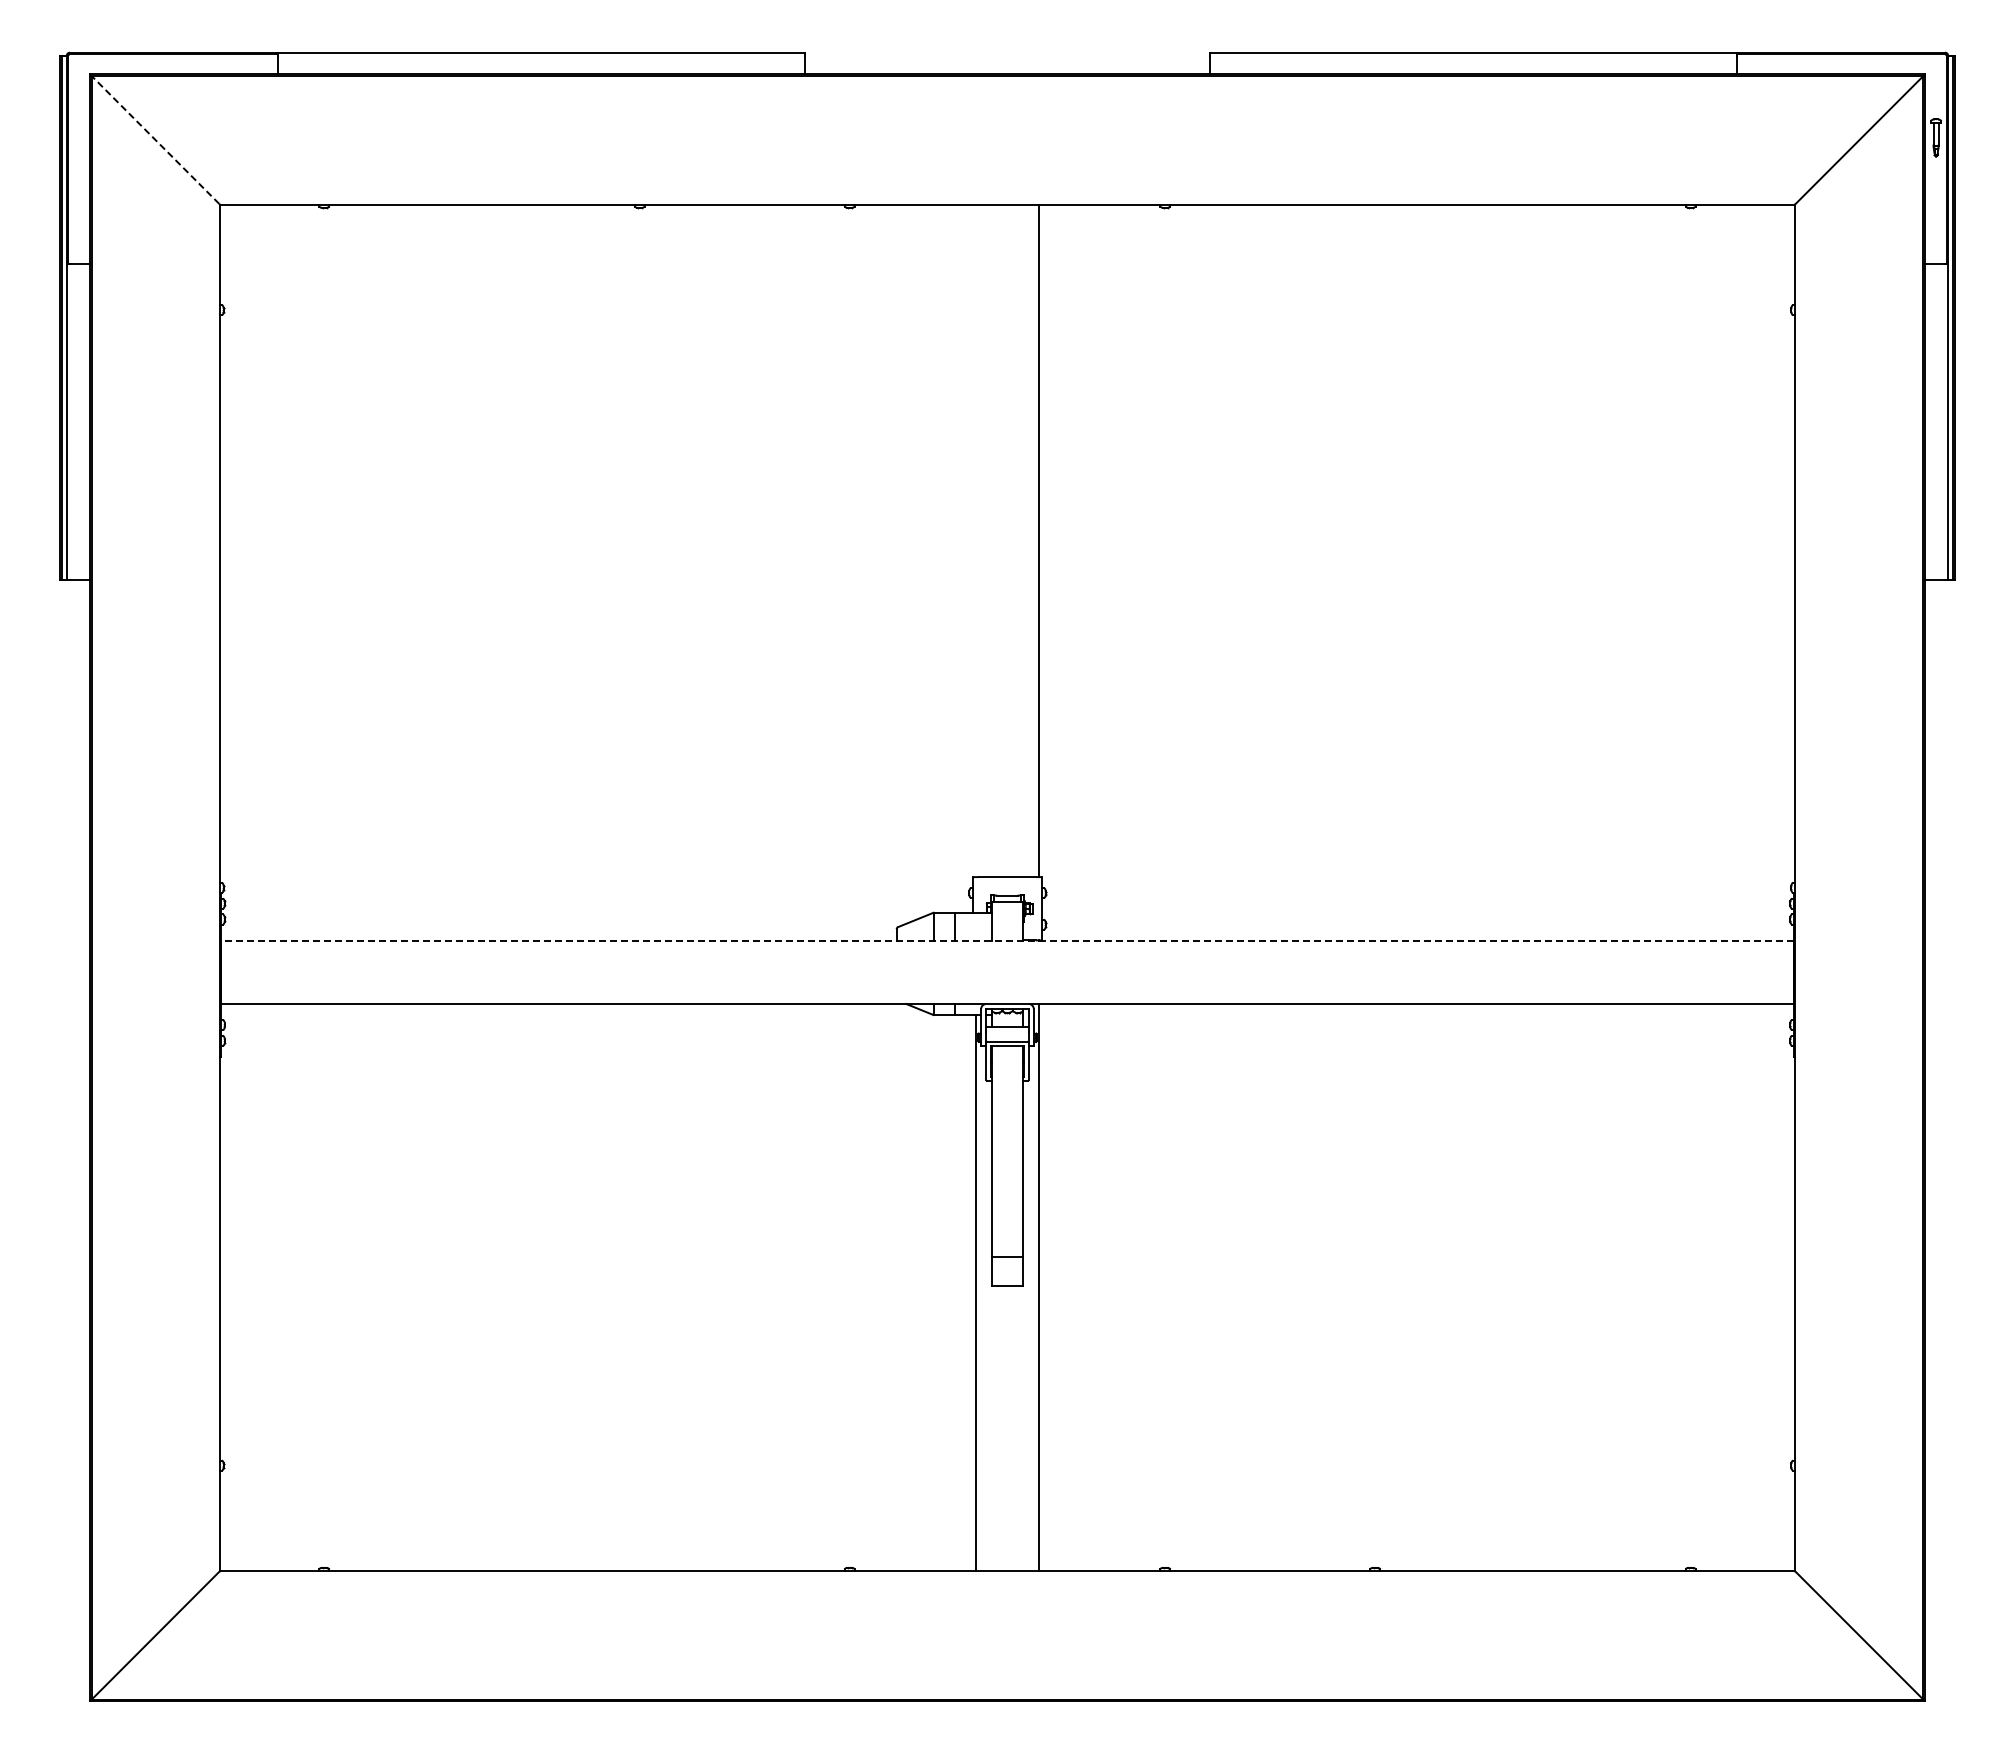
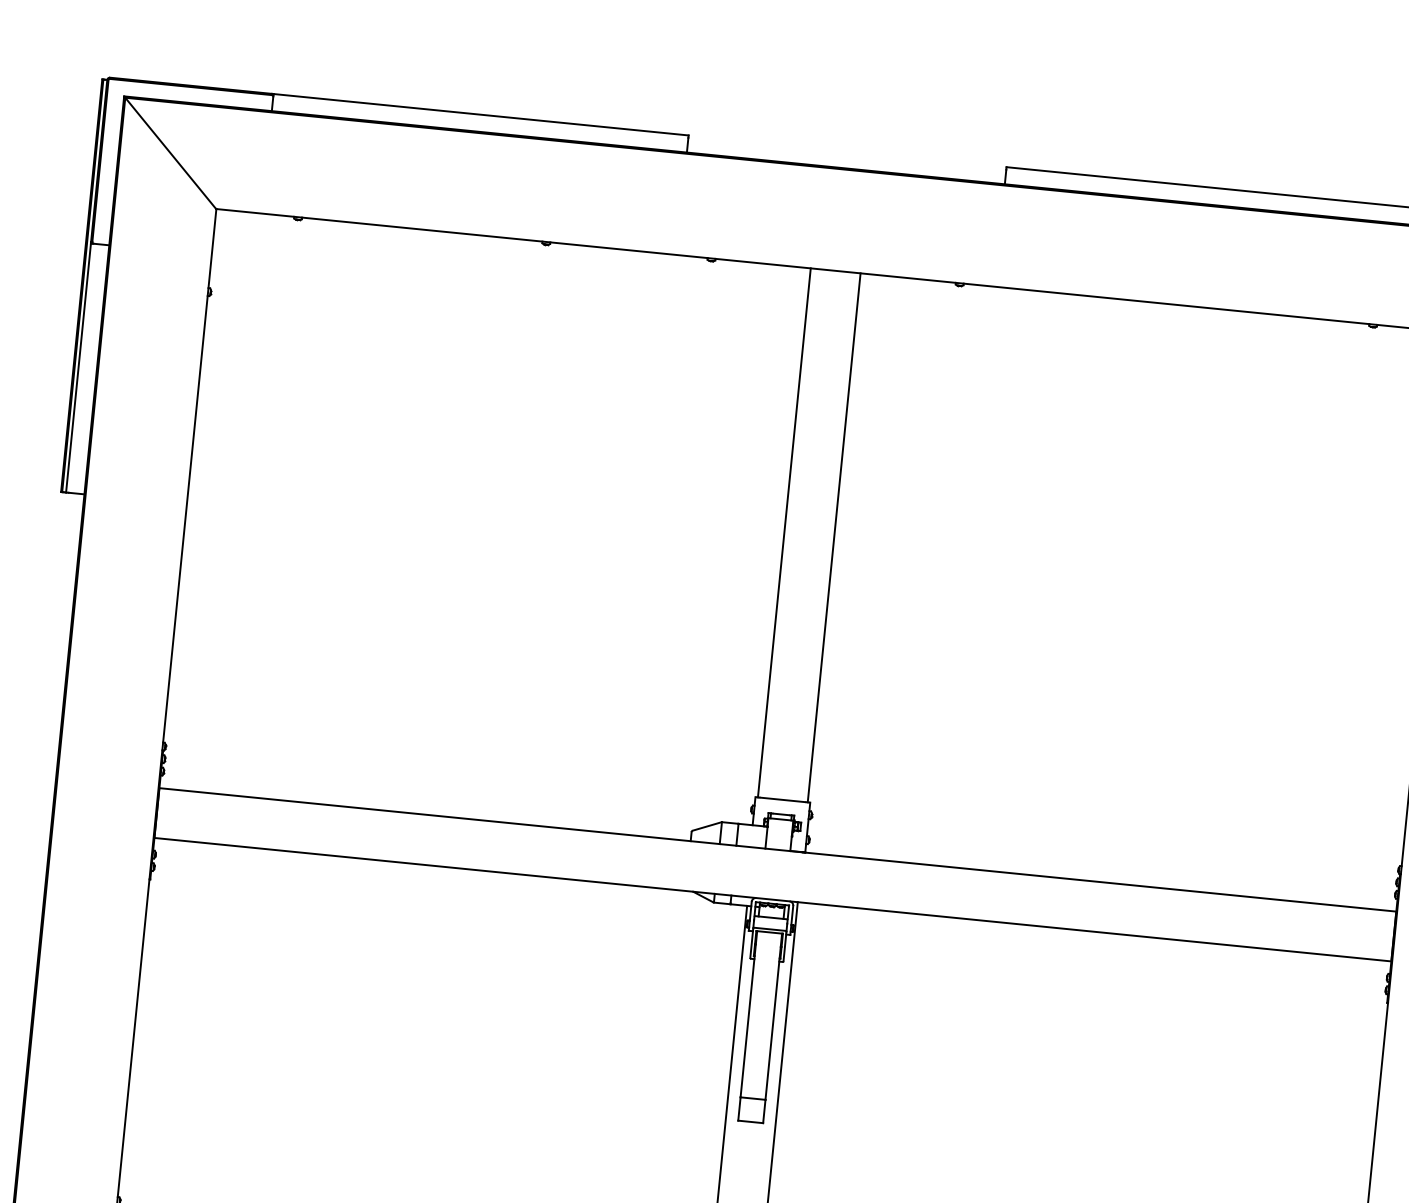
line: (155, 139) -> (170, 152), dashed -> solid
line: (975, 540) -> (784, 532), added
line: (1006, 940) -> (777, 849), dashed -> solid

